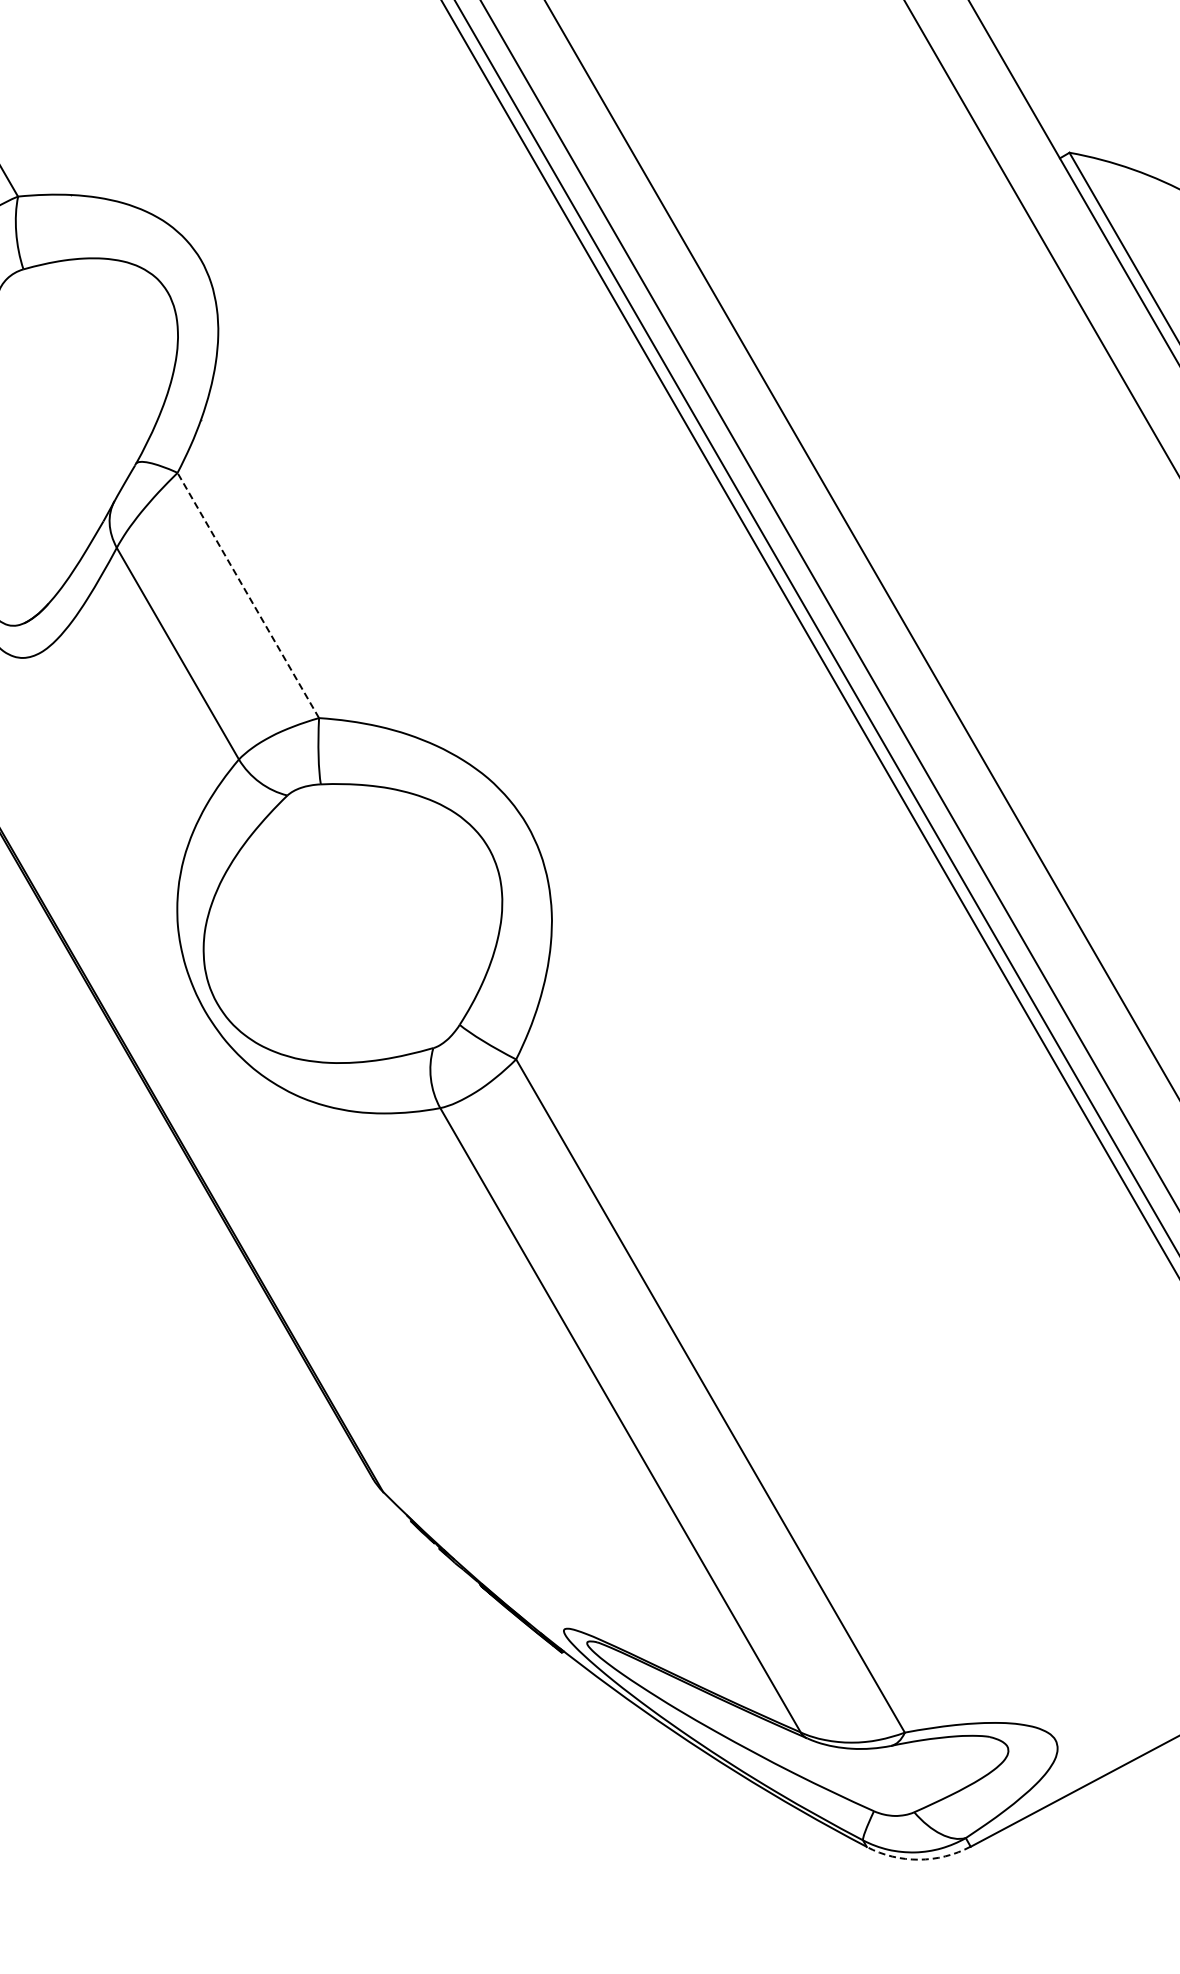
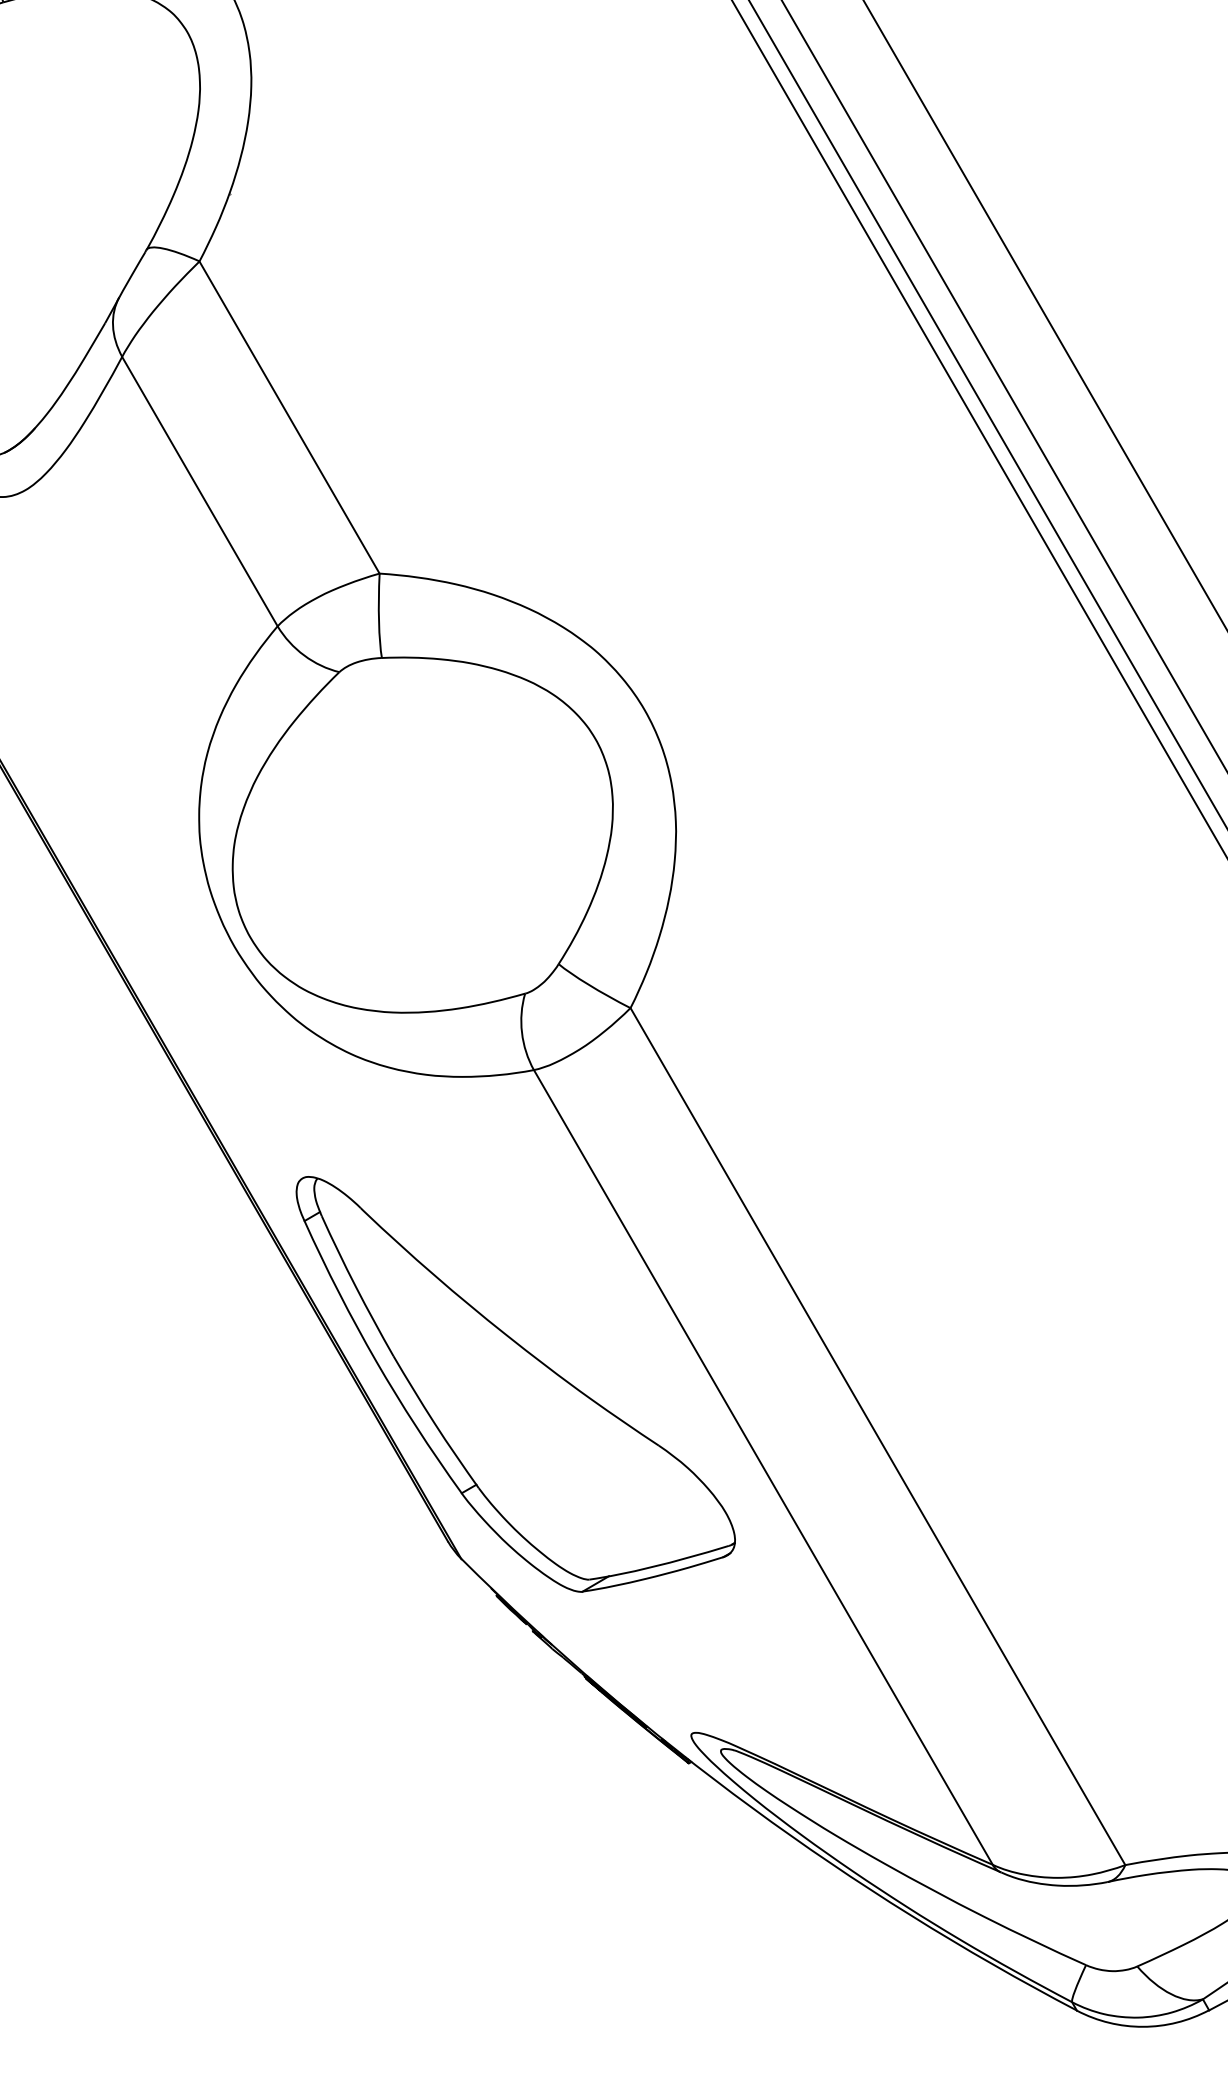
line: (248, 595) -> (289, 417), dashed -> solid
part: (426, 1354) -> (516, 1383), added
arc: (918, 1859) -> (1142, 2026), dashed -> solid

